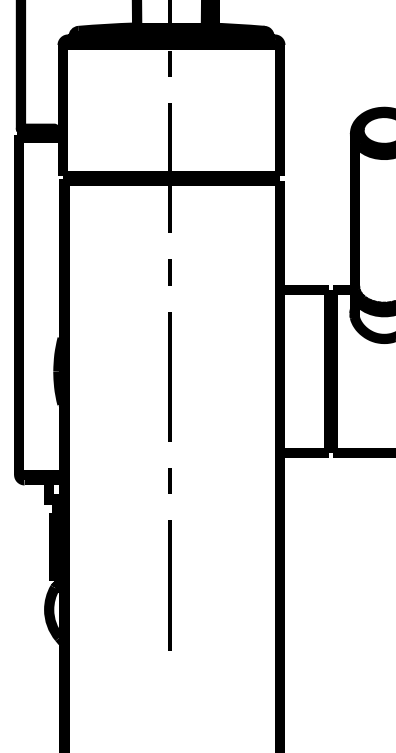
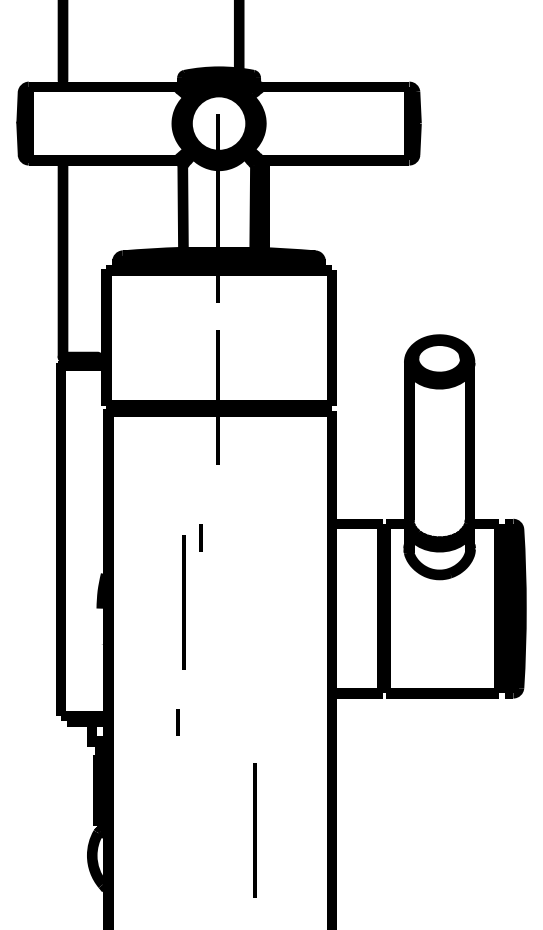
fill: (61, 39) -> (105, 264), removed
fill: (280, 39) -> (331, 264), removed
line: (170, 271) -> (200, 537), moved
line: (170, 377) -> (183, 602), moved
fill: (60, 387) -> (103, 625), removed
fill: (18, 479) -> (60, 720), removed
line: (170, 481) -> (177, 722), moved
line: (170, 585) -> (254, 830), moved

